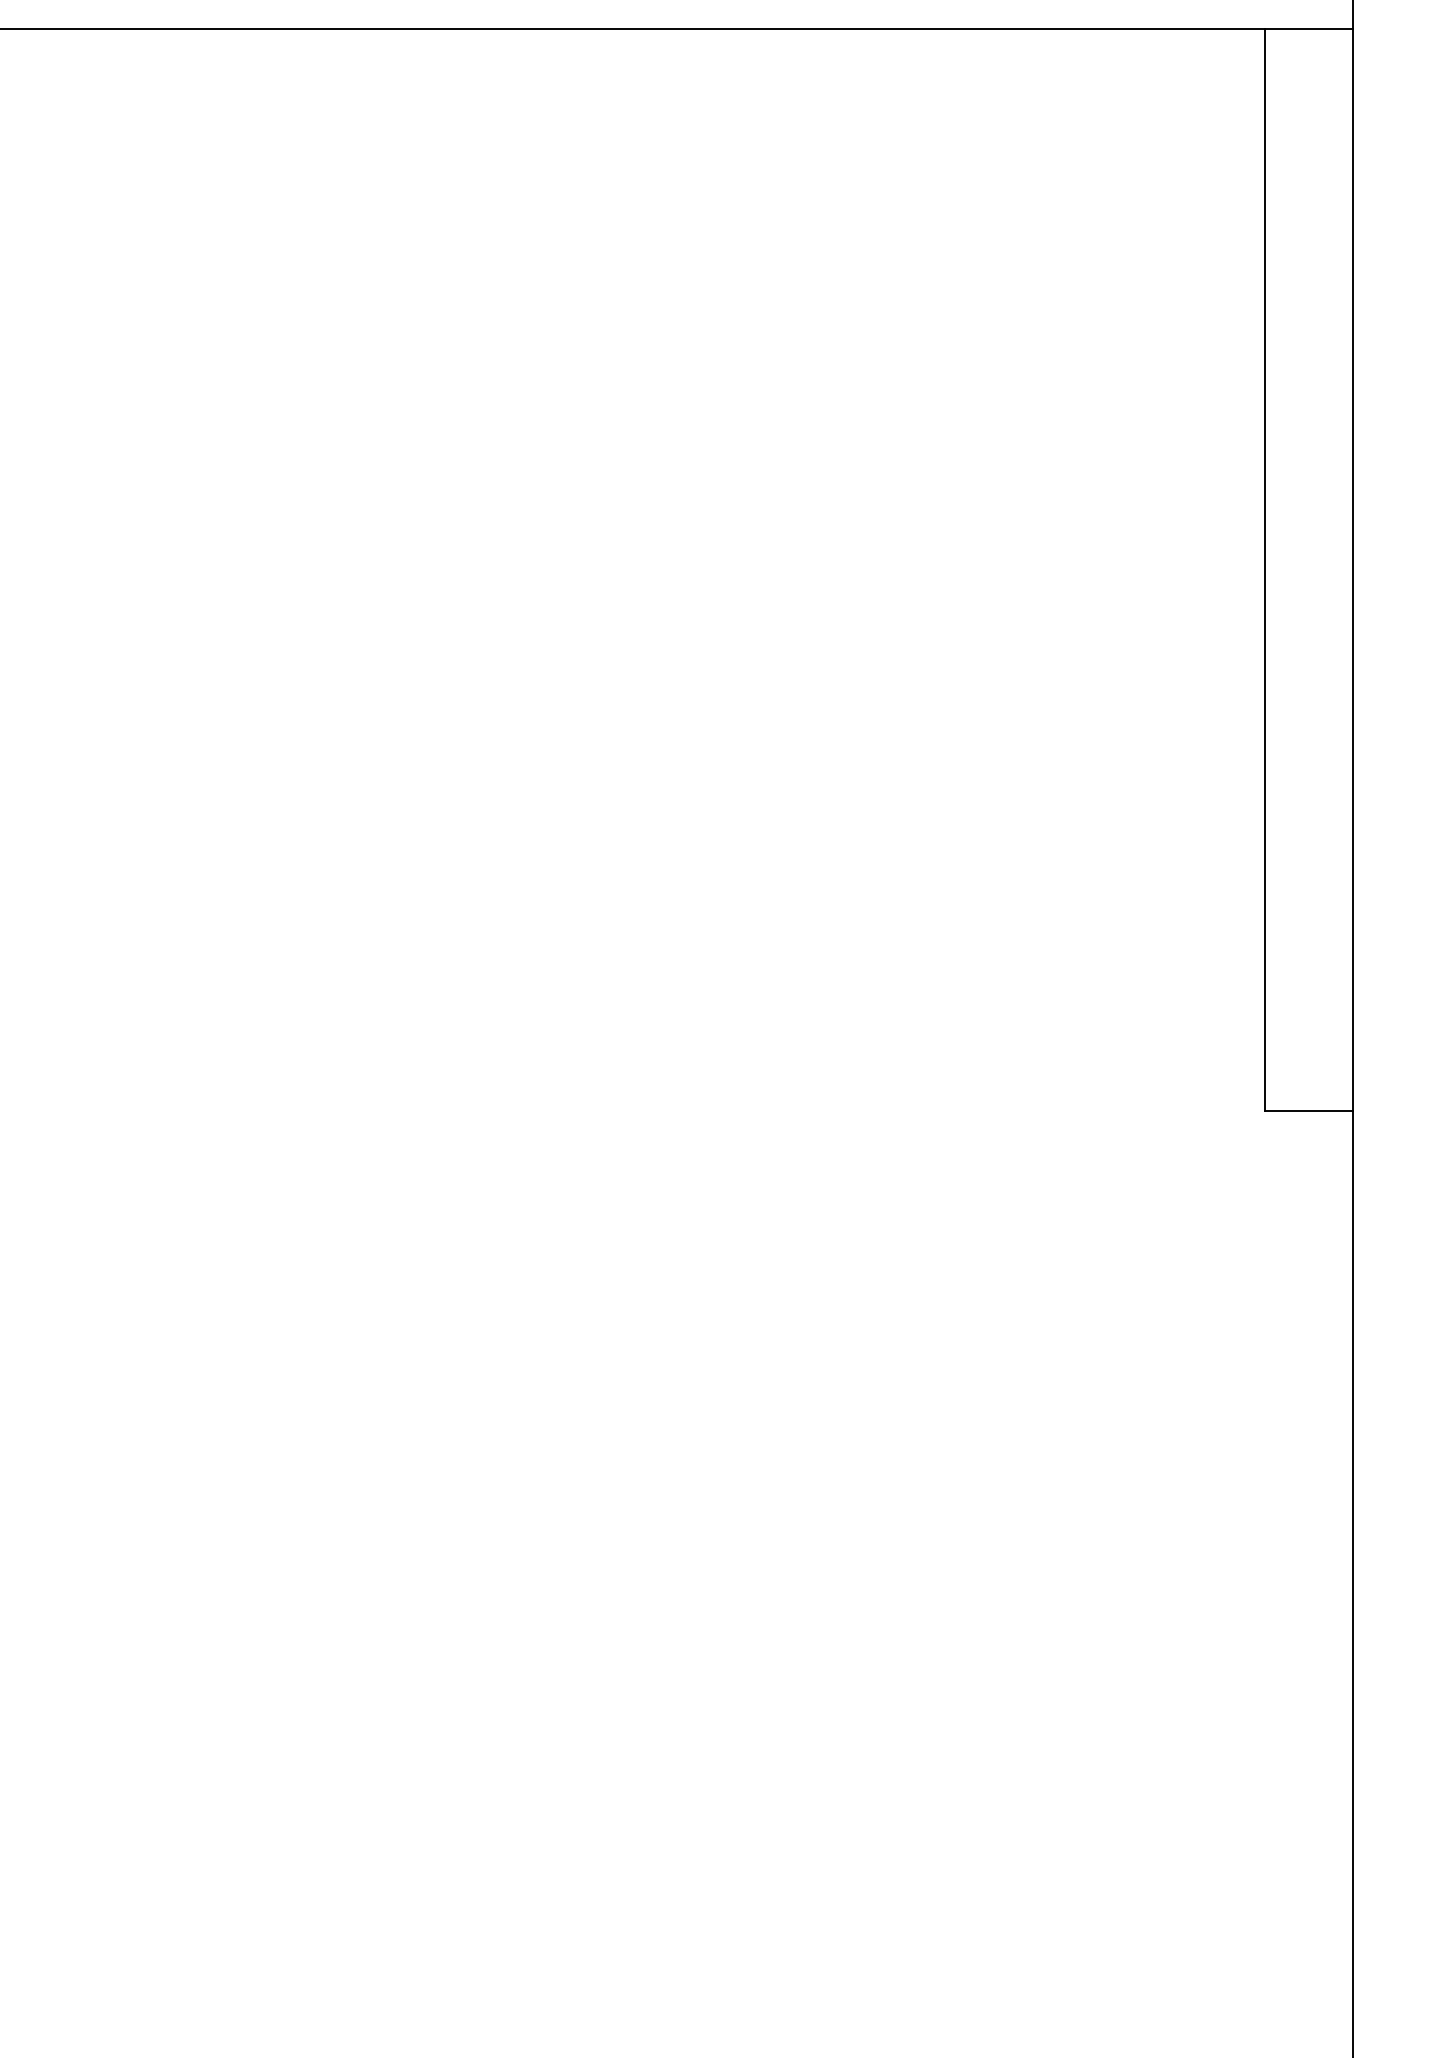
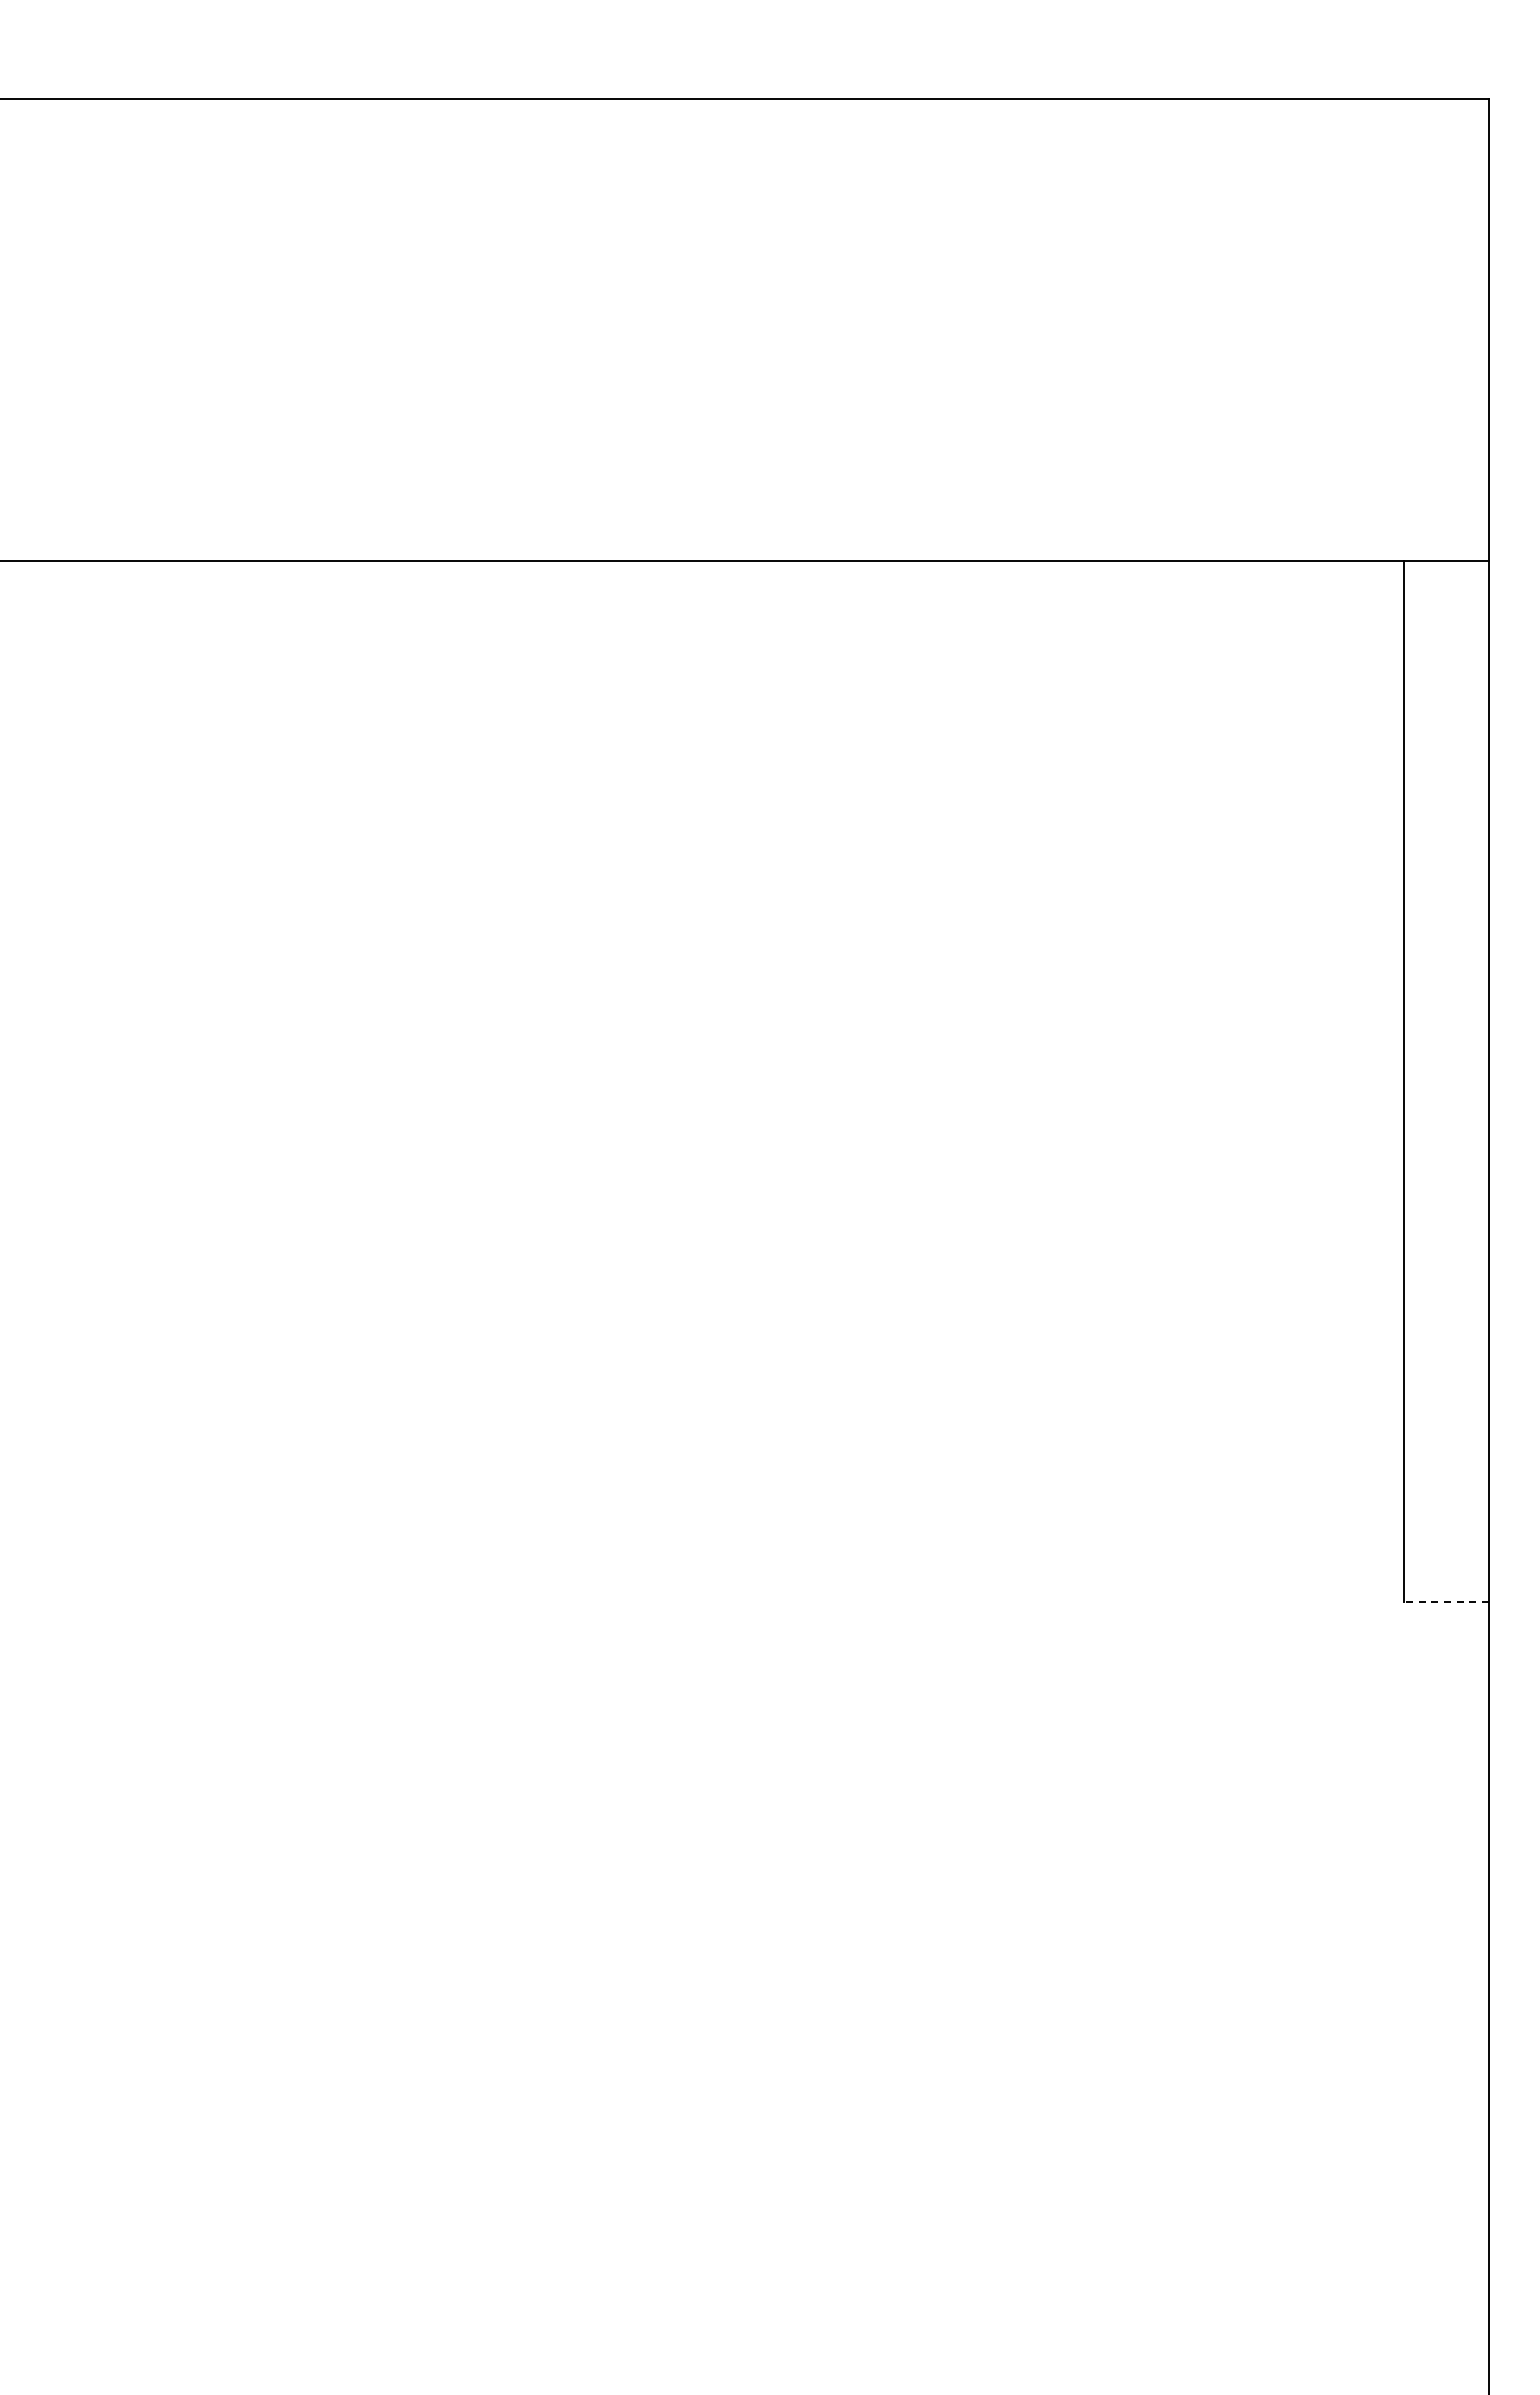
line: (1309, 1111) -> (1446, 1602), solid -> dashed

